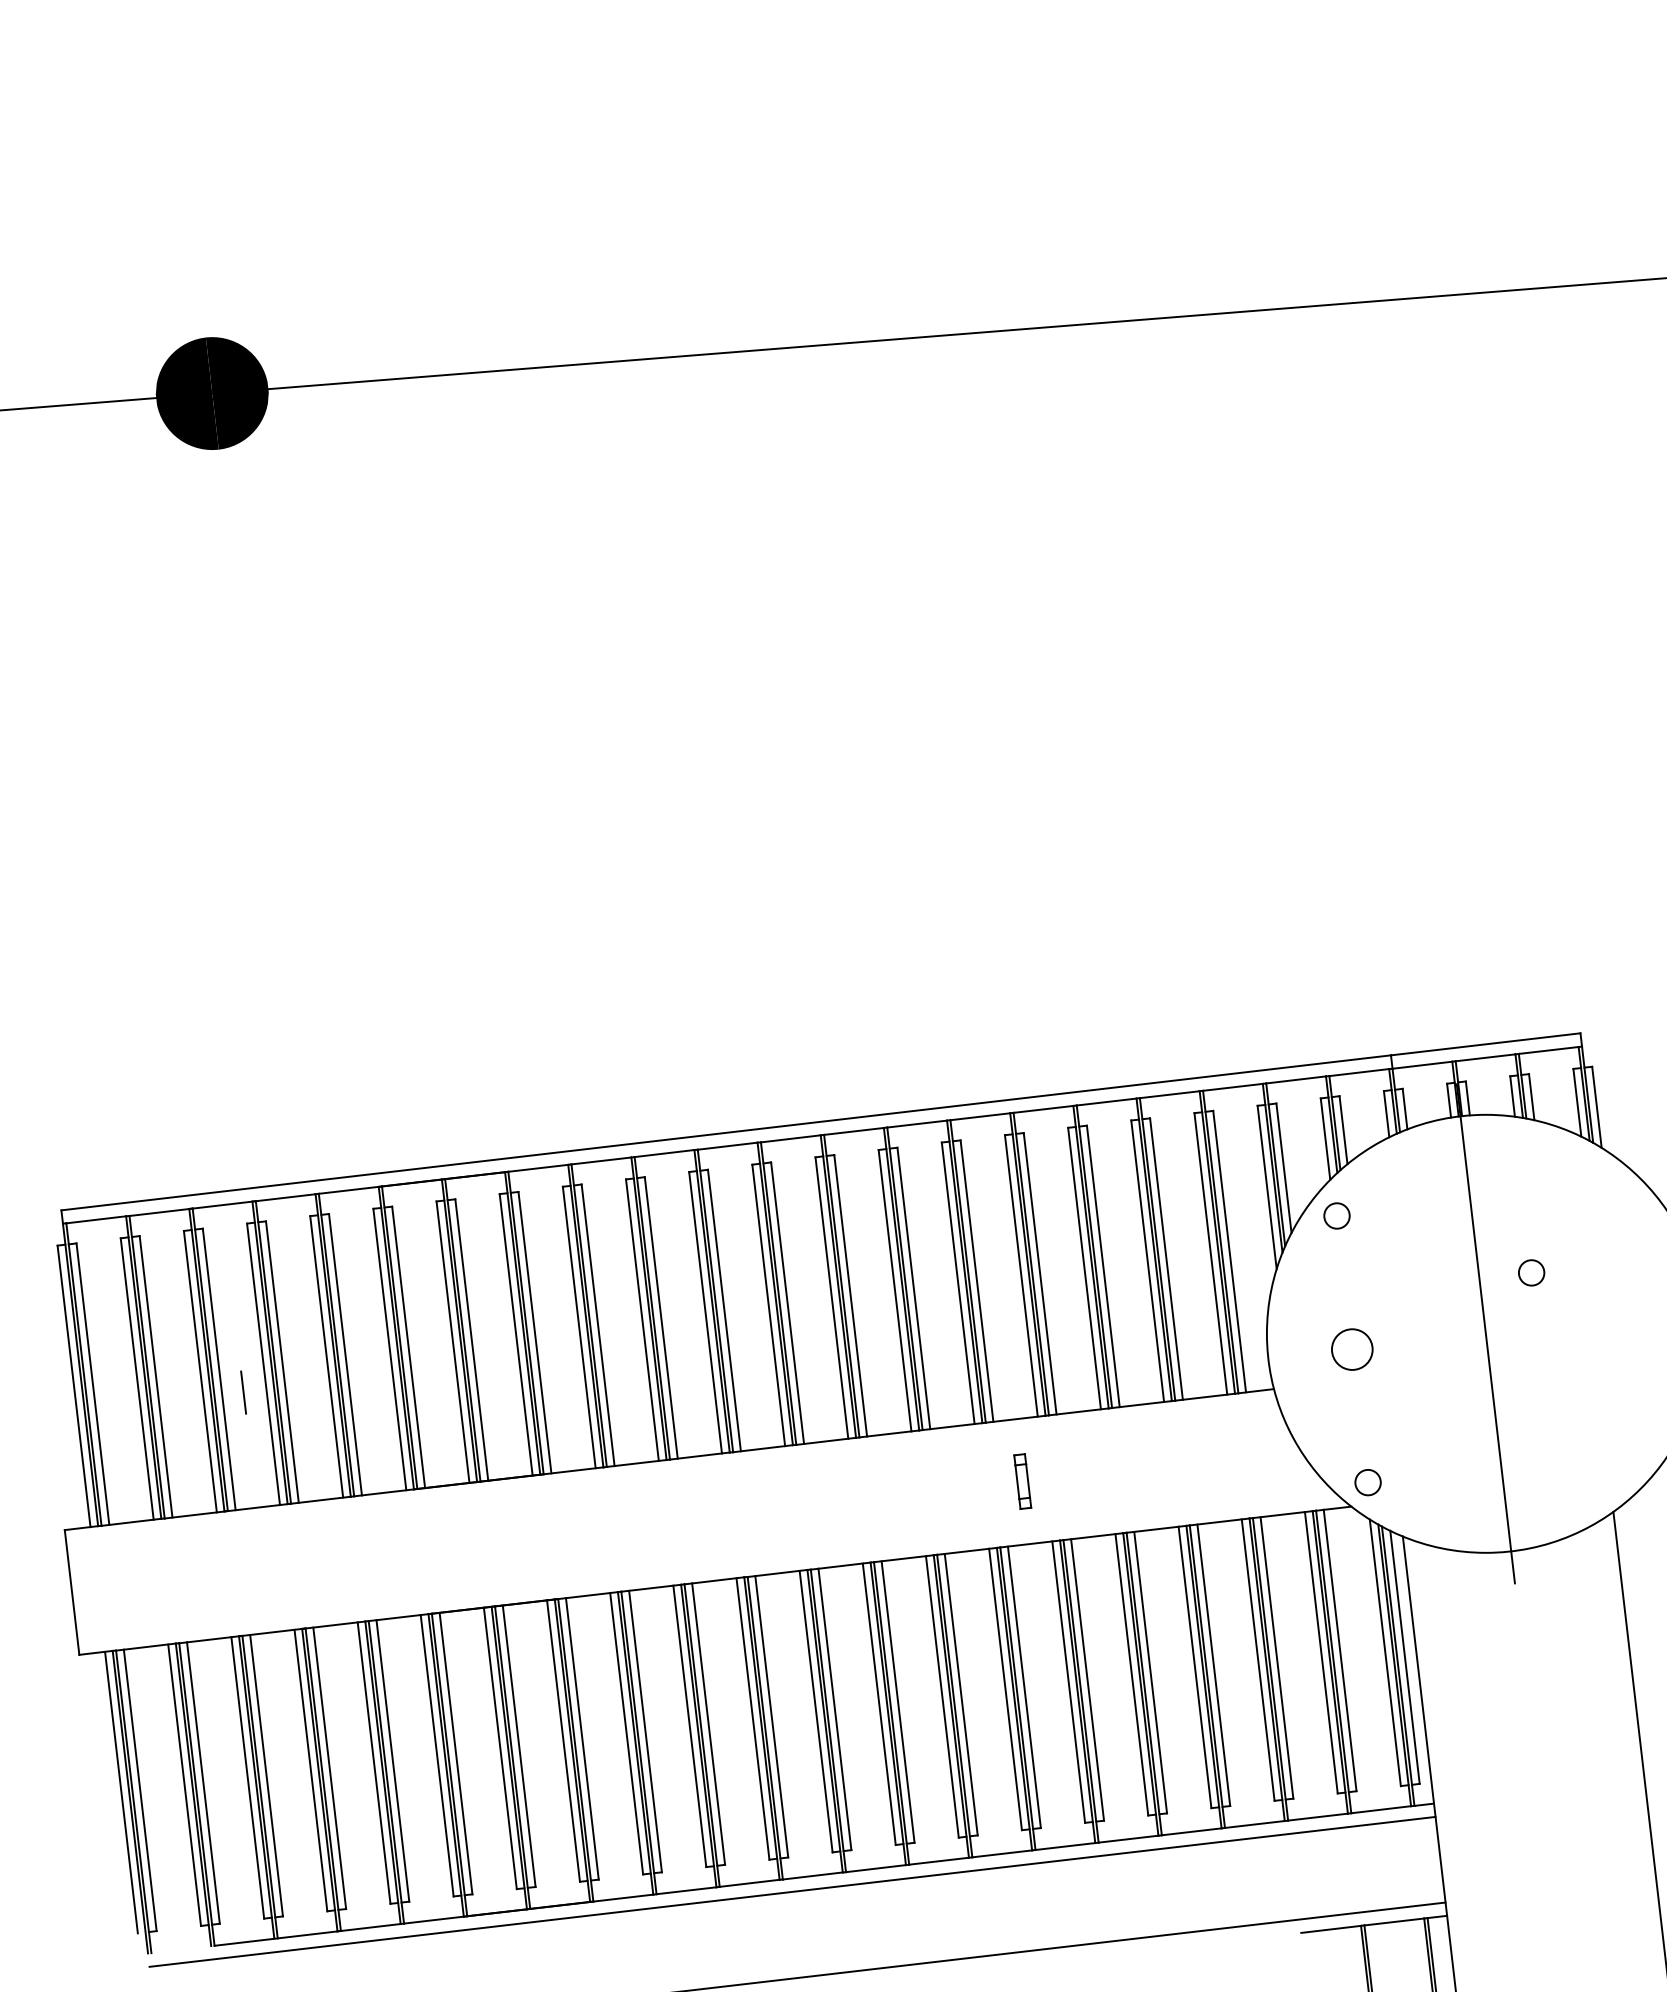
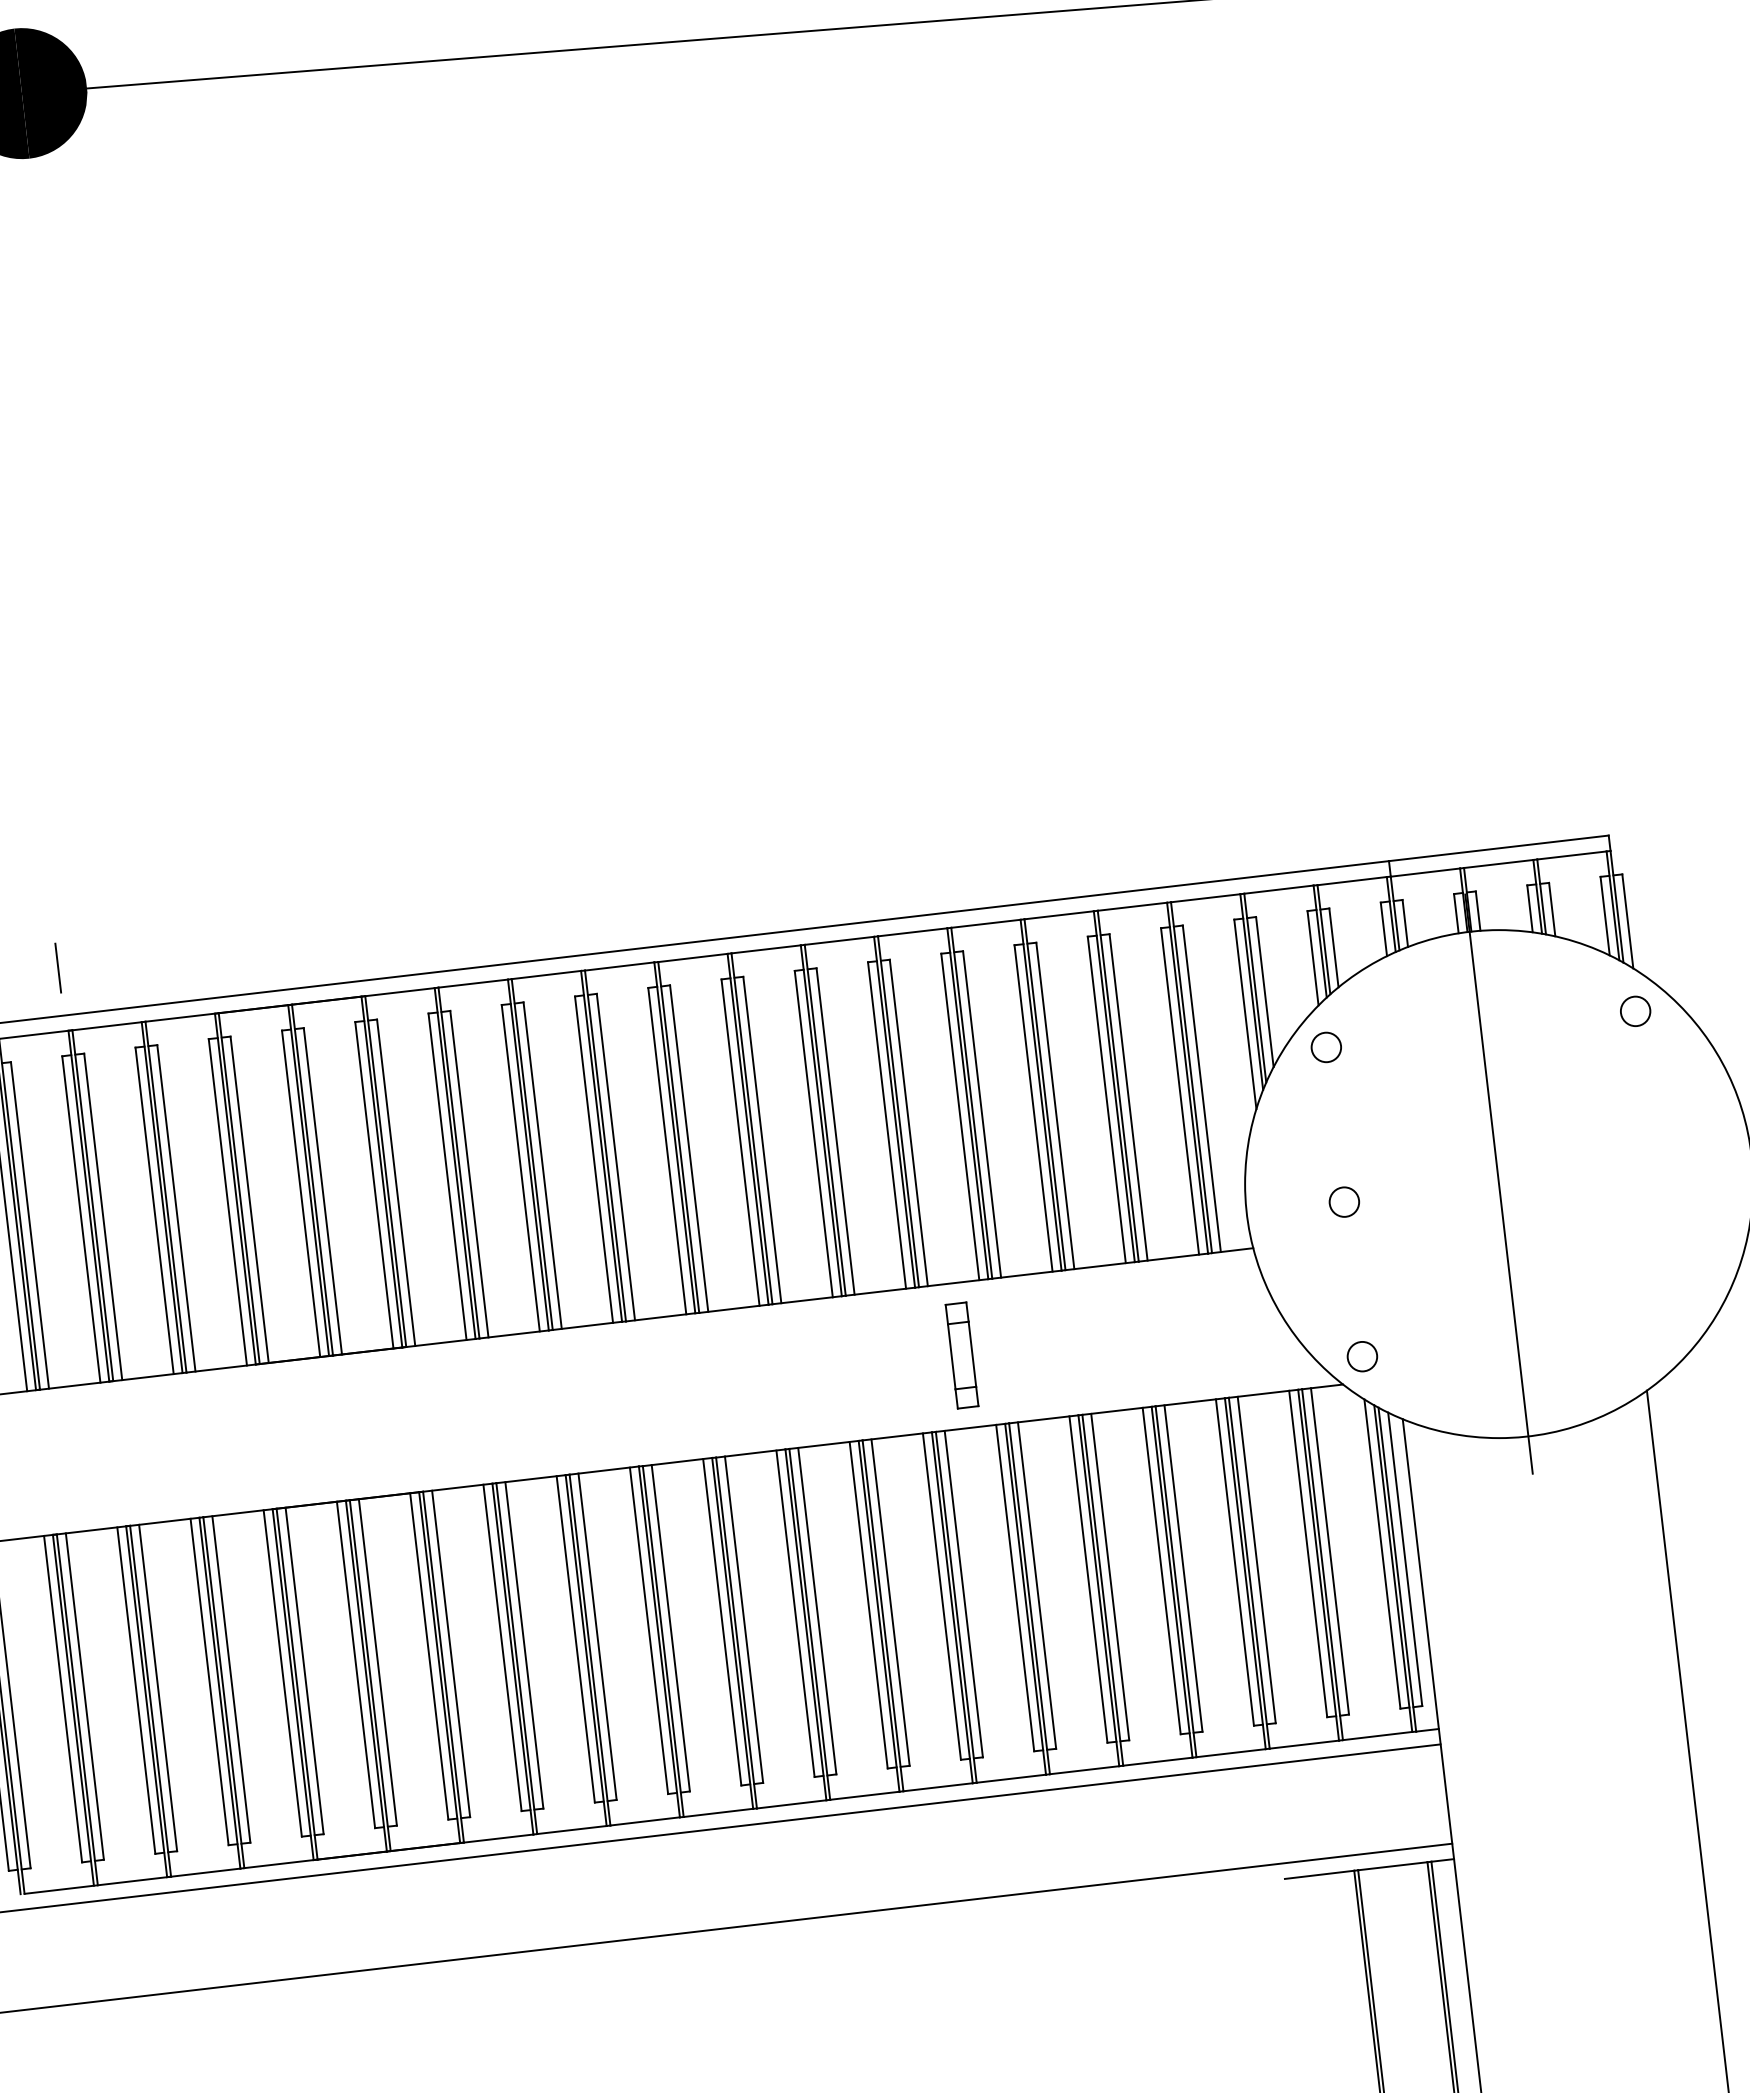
circle: (1531, 1272) -> (1635, 1010), moved
circle: (1352, 1348) -> (1344, 1201), size x0.62
line: (243, 1392) -> (58, 968), moved
part: (1022, 1481) -> (961, 1355), size x1.67

